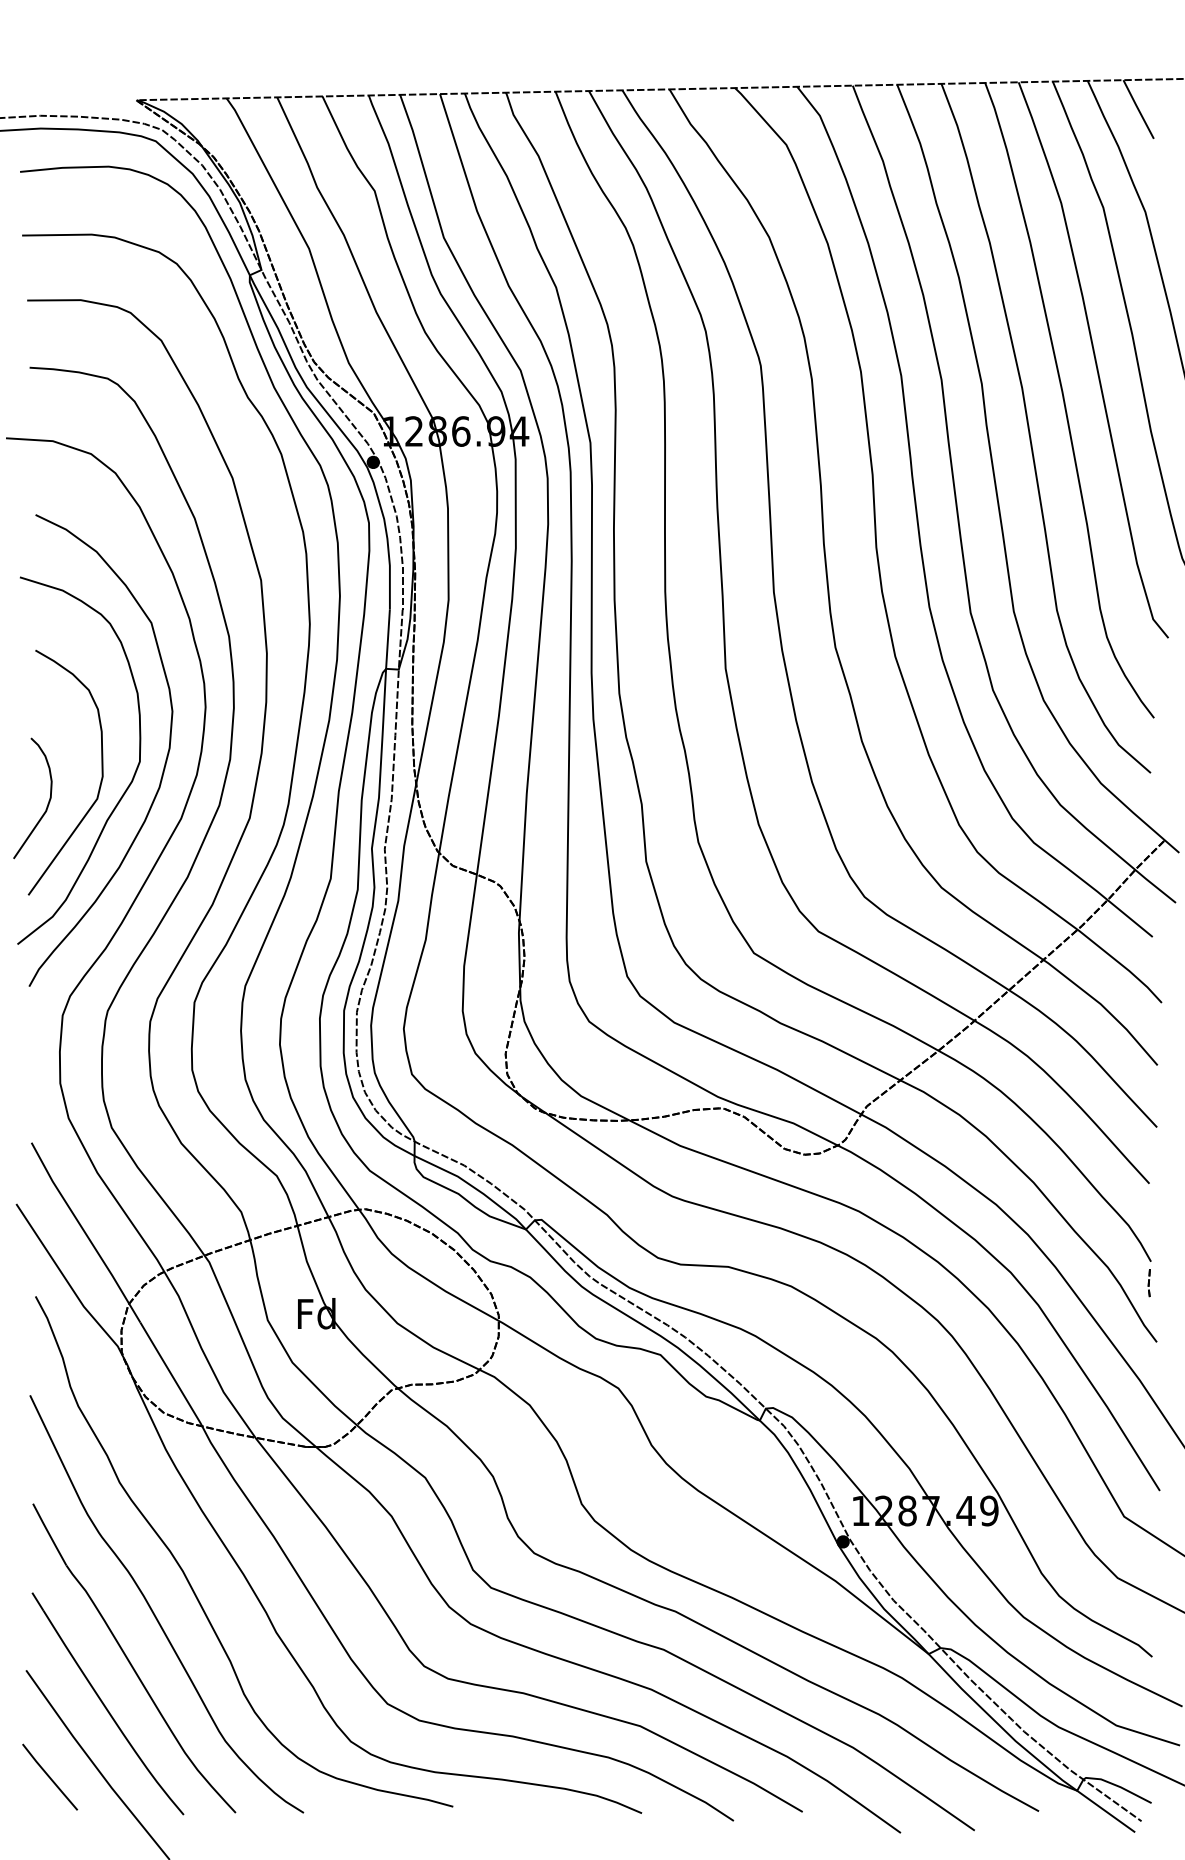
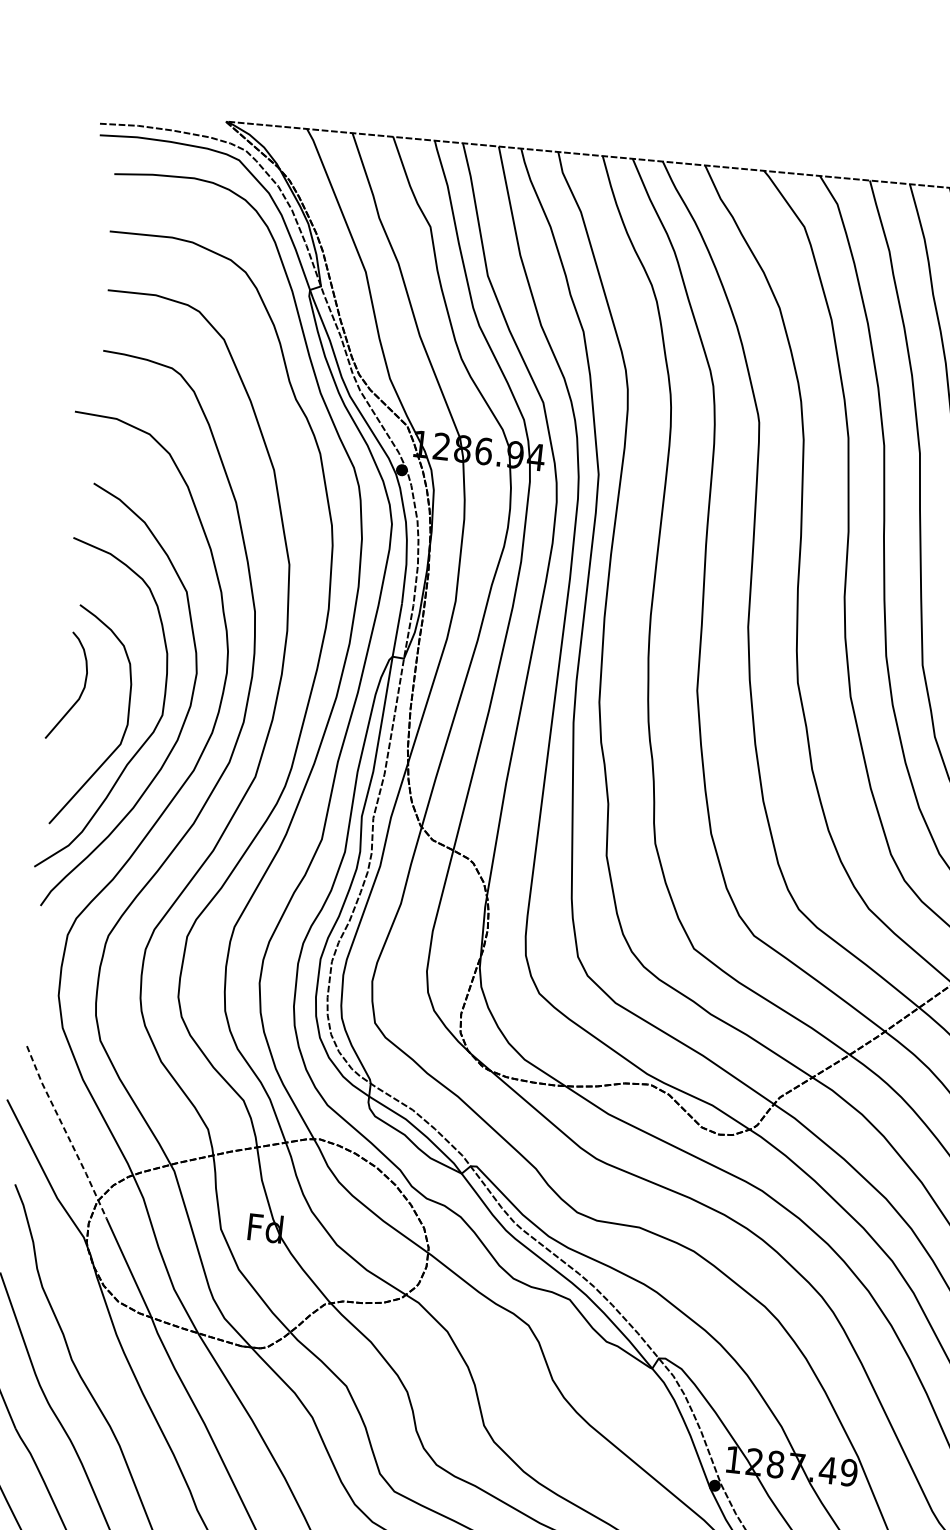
curve: (47, 803) -> (81, 692), moved
line: (85, 1232) -> (66, 1132), solid -> dashed

